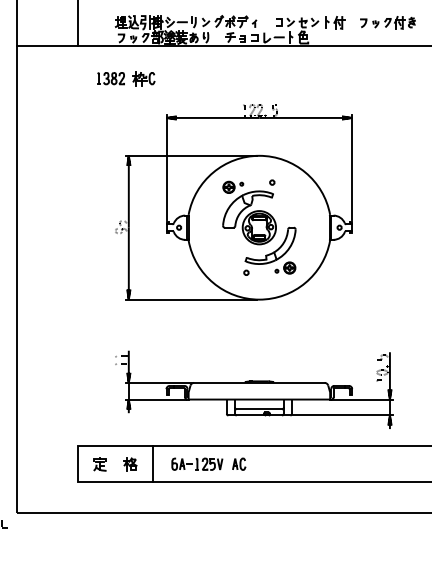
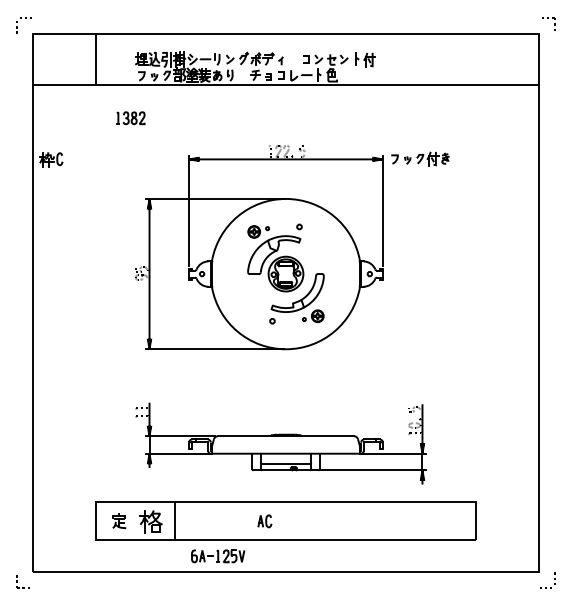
part: (388, 22) -> (420, 158), moved
part: (144, 78) -> (51, 159), moved
part: (130, 463) -> (151, 520), size x1.6
part: (197, 464) -> (218, 556), moved

